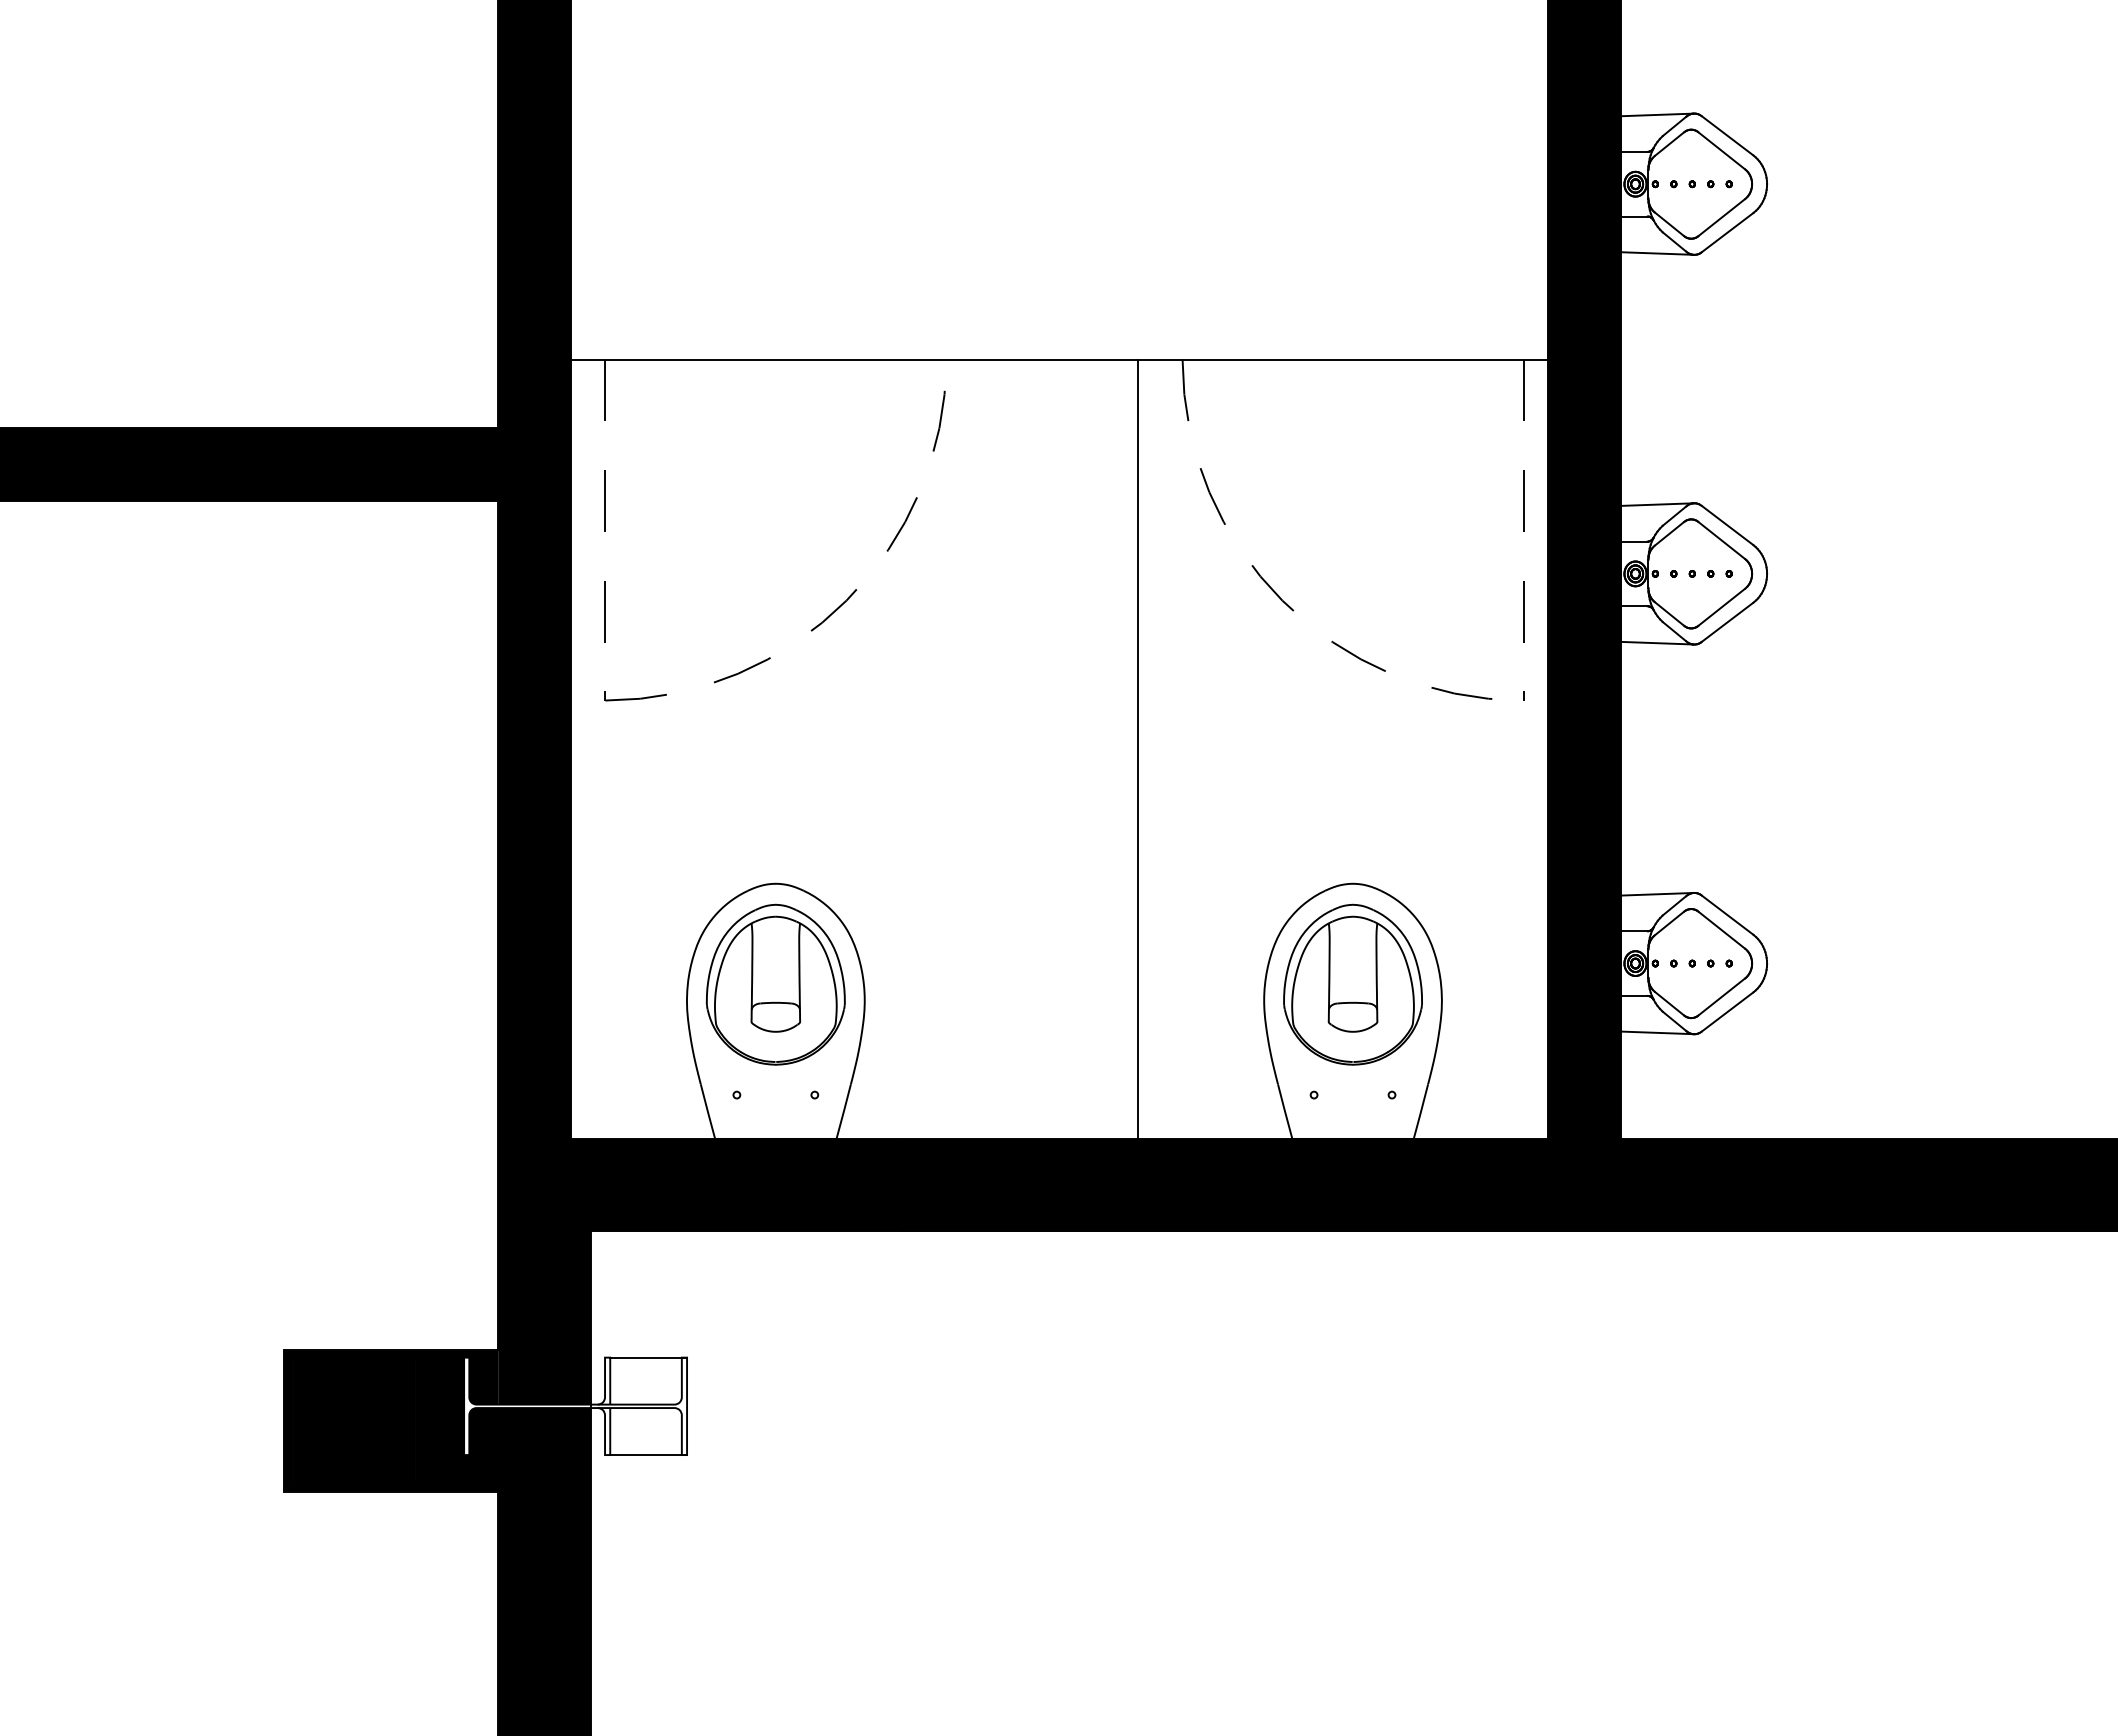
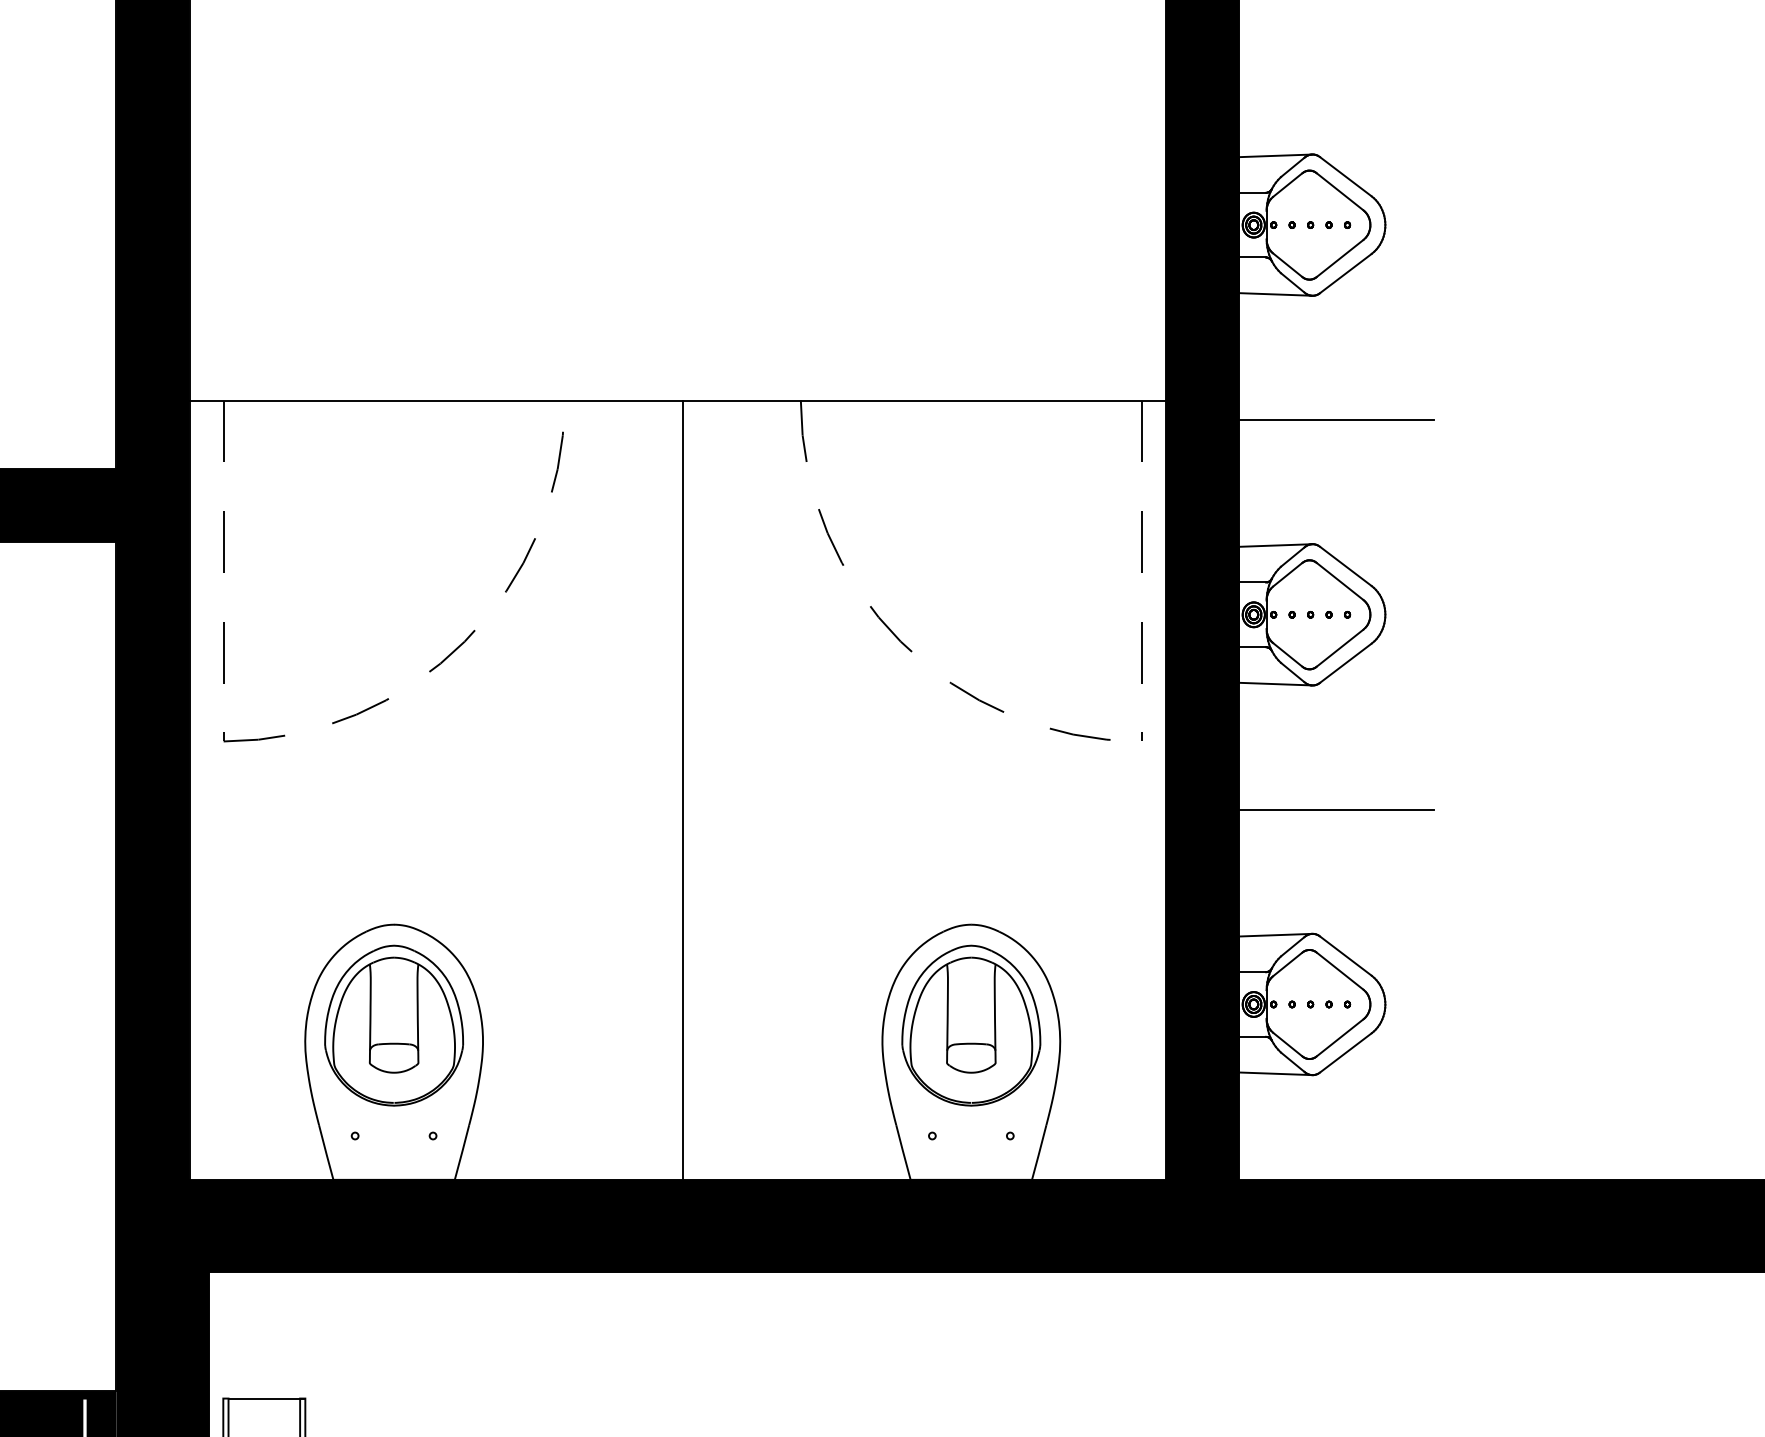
line: (1717, 379) -> (1335, 420), added
line: (1138, 748) -> (682, 789), moved
line: (1717, 768) -> (1335, 809), added

